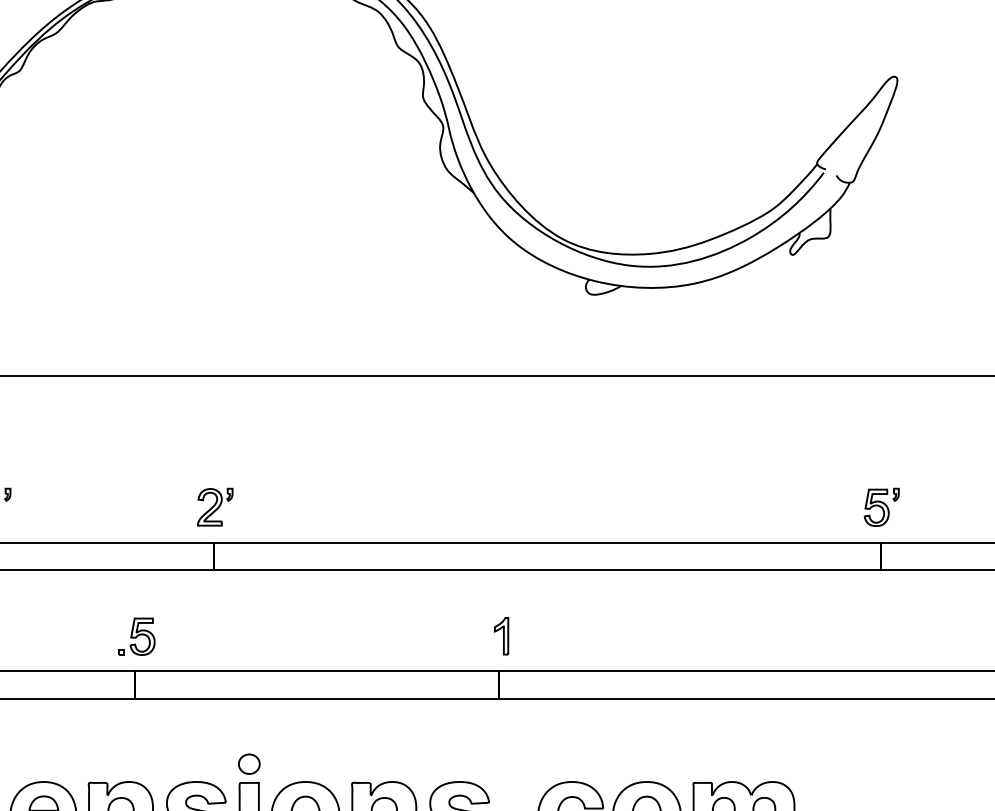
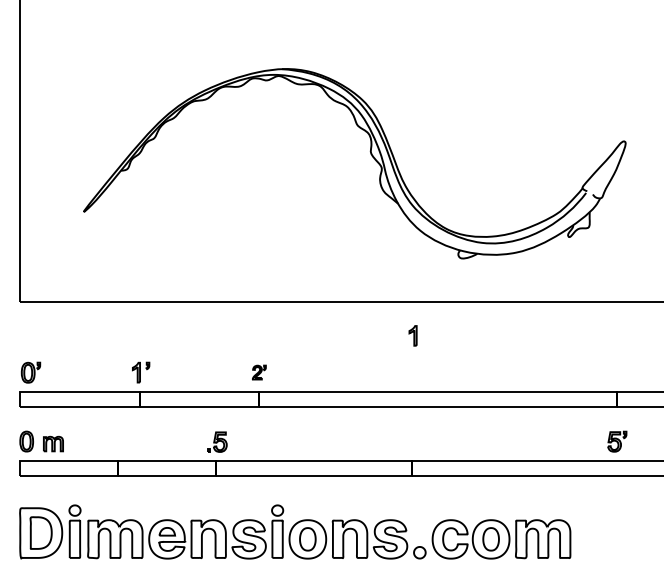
part: (215, 507) -> (259, 372), size x0.7
part: (882, 507) -> (617, 441), moved
part: (500, 635) -> (412, 335), moved

